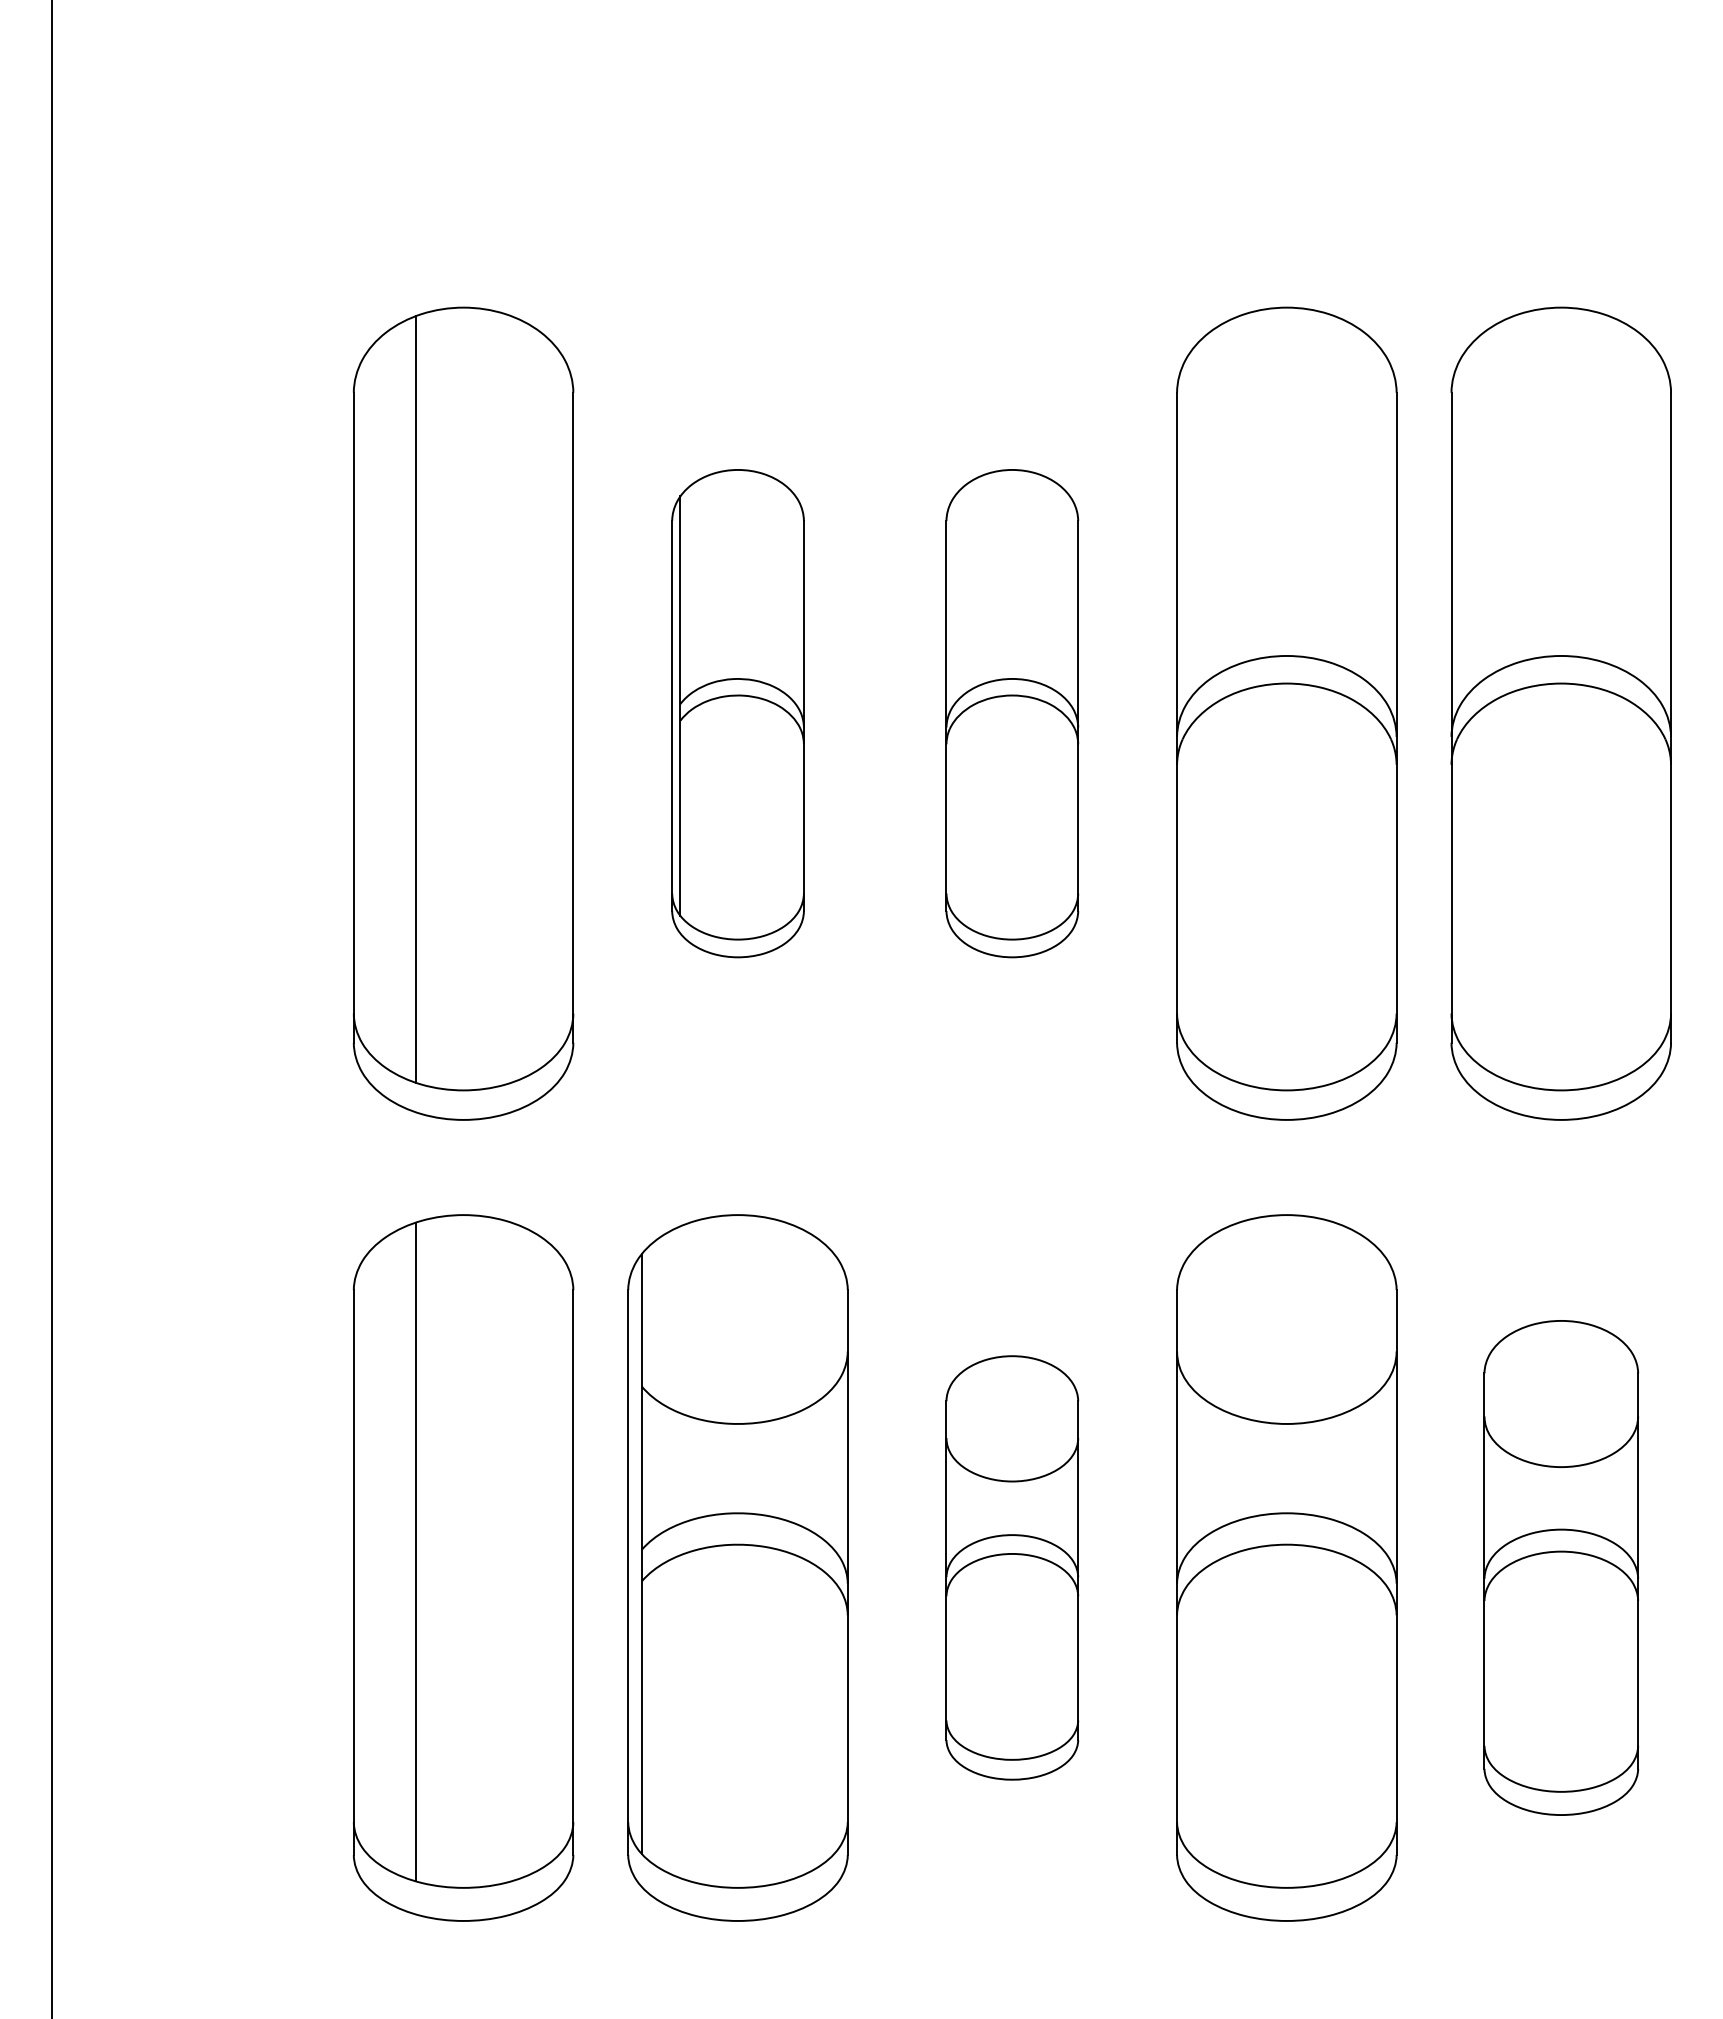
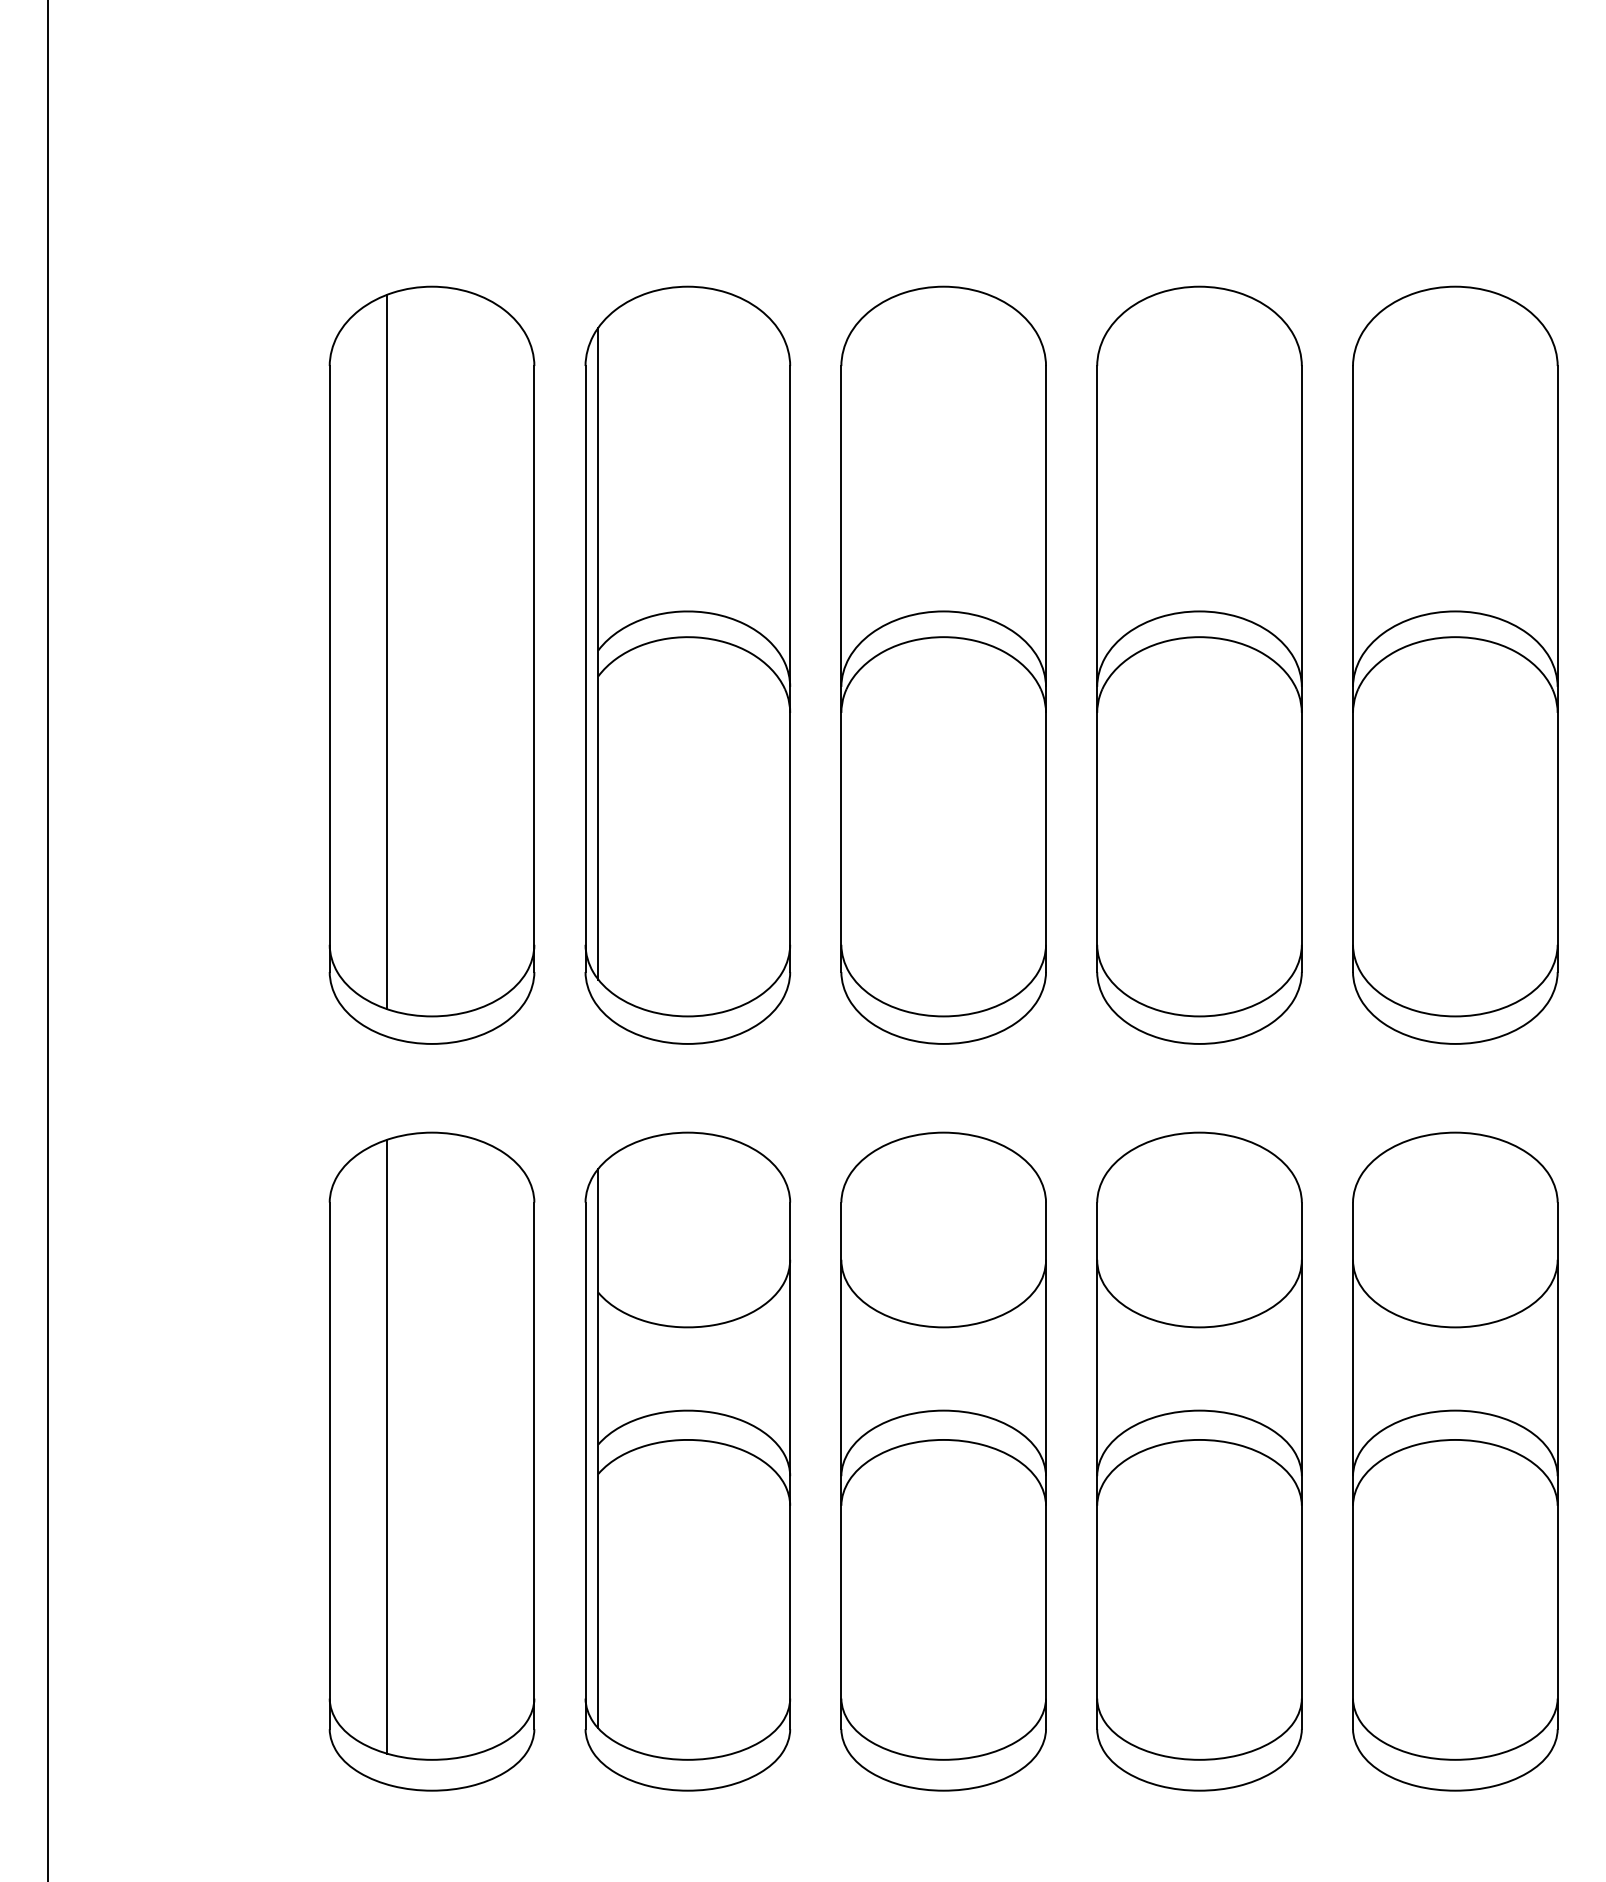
part: (737, 712) -> (687, 664), size x1.67
part: (1012, 712) -> (943, 664), size x1.67
part: (1012, 1567) -> (943, 1461), size x1.67
part: (1561, 1567) -> (1455, 1461), size x1.43

